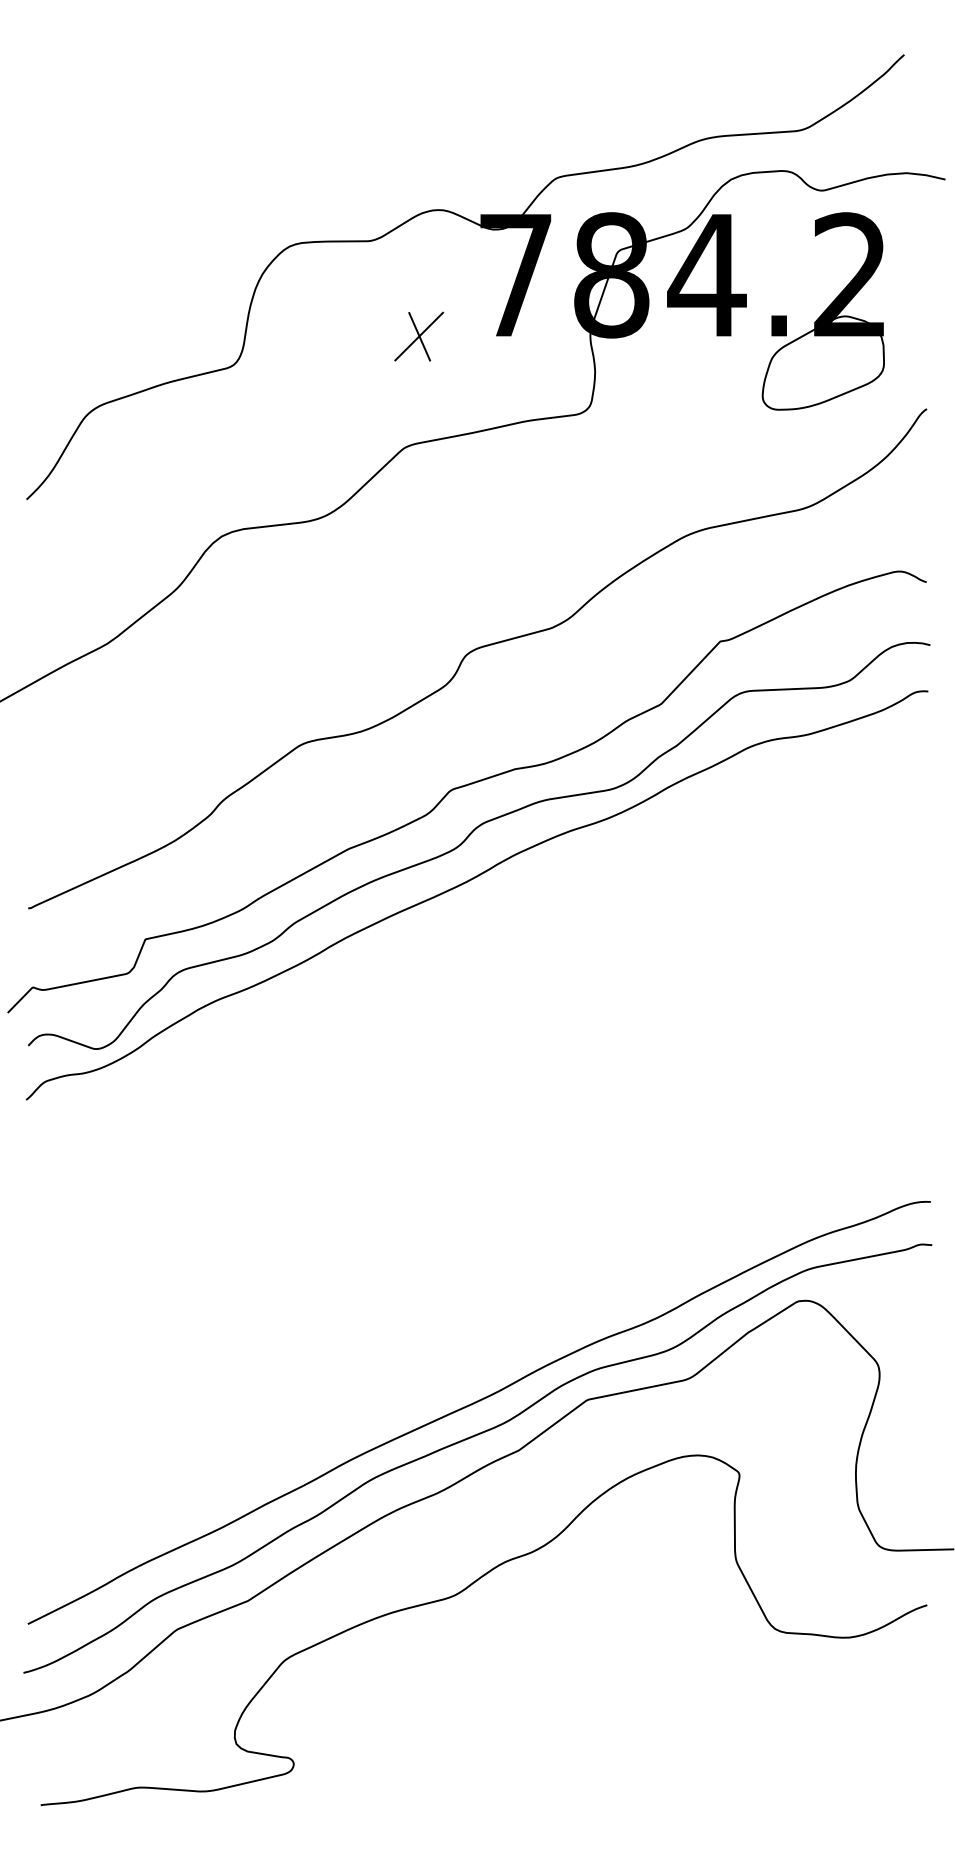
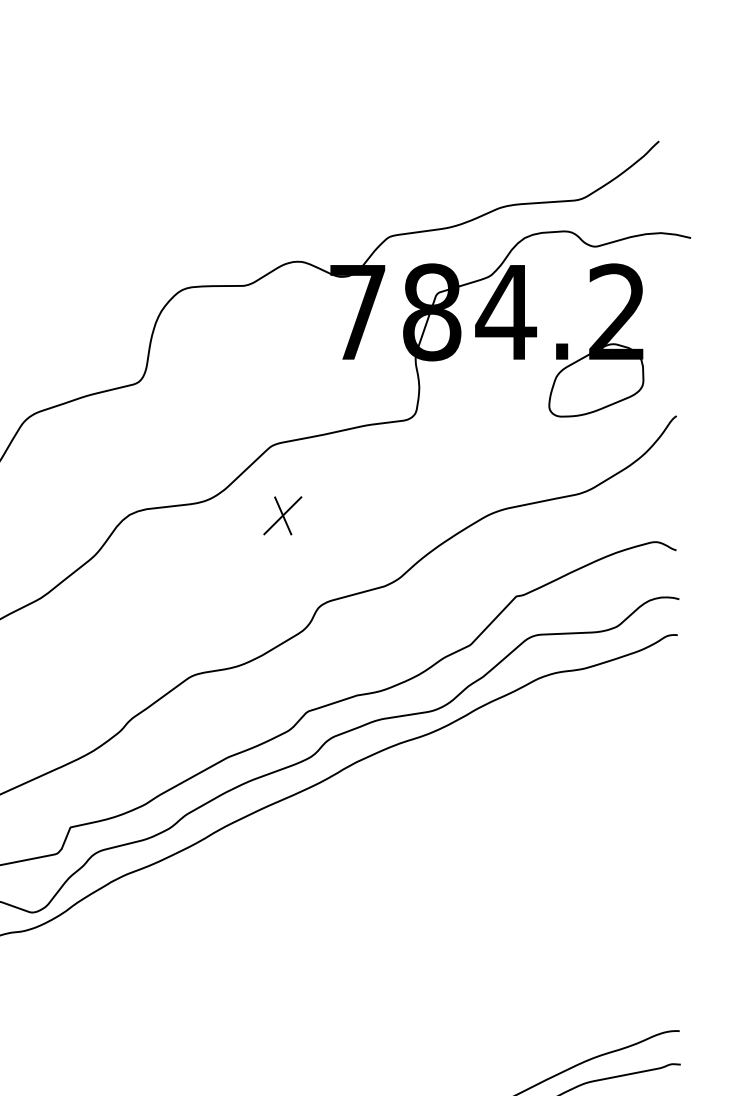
part: (418, 336) -> (282, 515), moved

